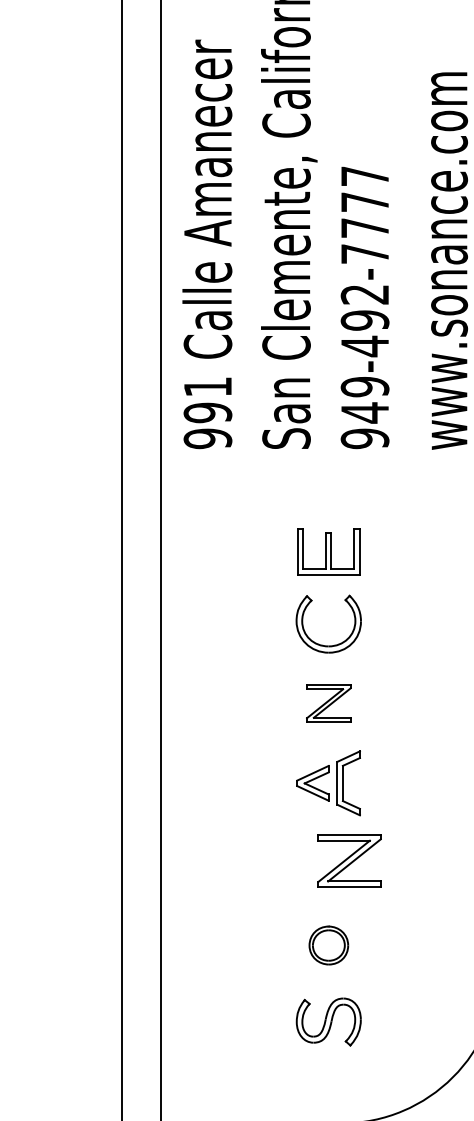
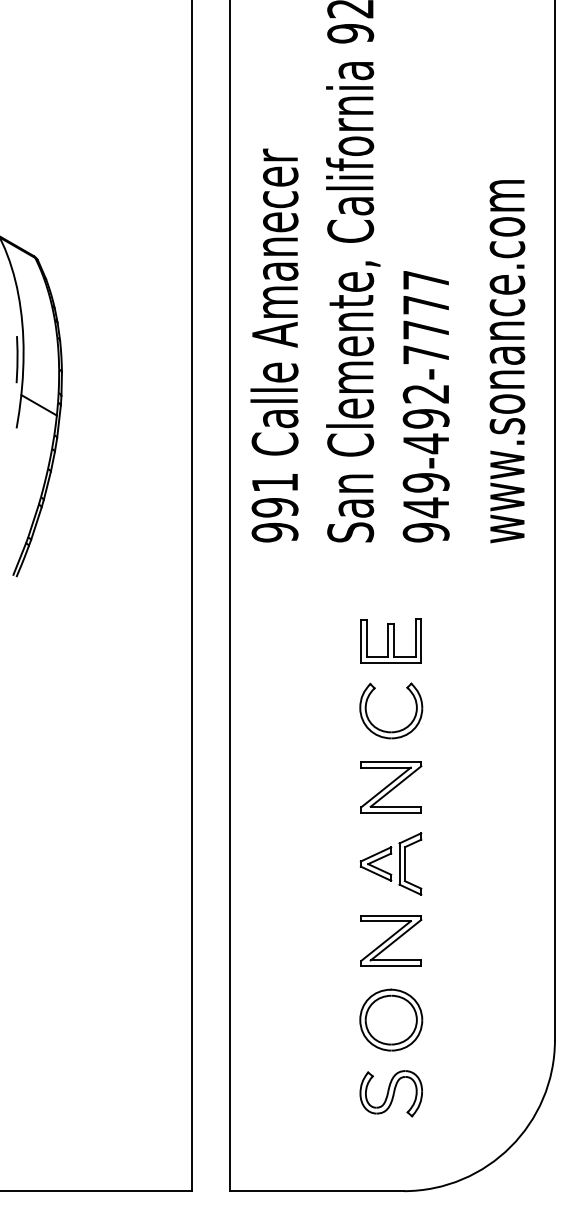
part: (329, 703) -> (391, 787), size x1.43
part: (349, 860) -> (391, 940), moved
part: (329, 944) -> (391, 1019), size x1.67

